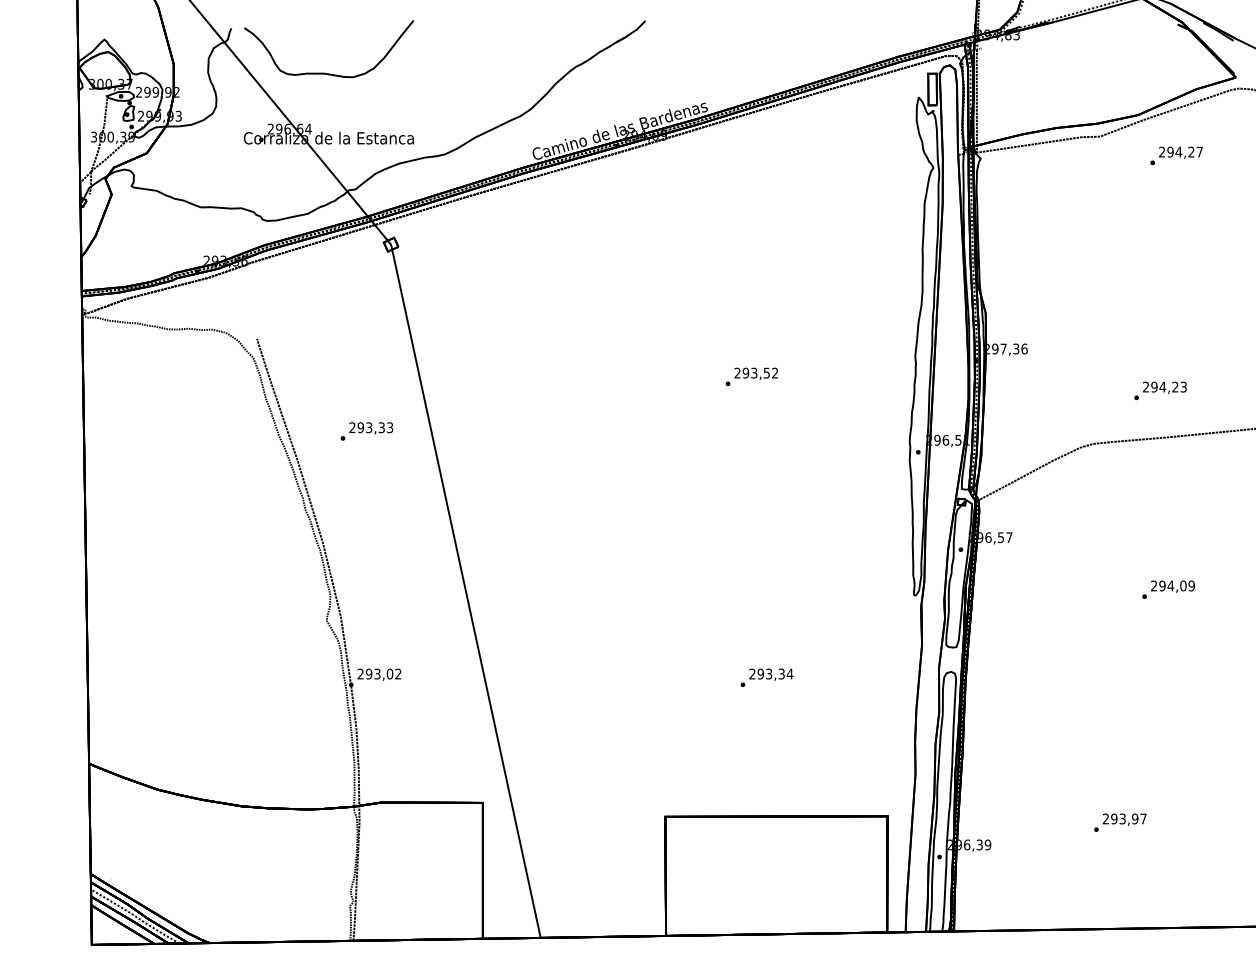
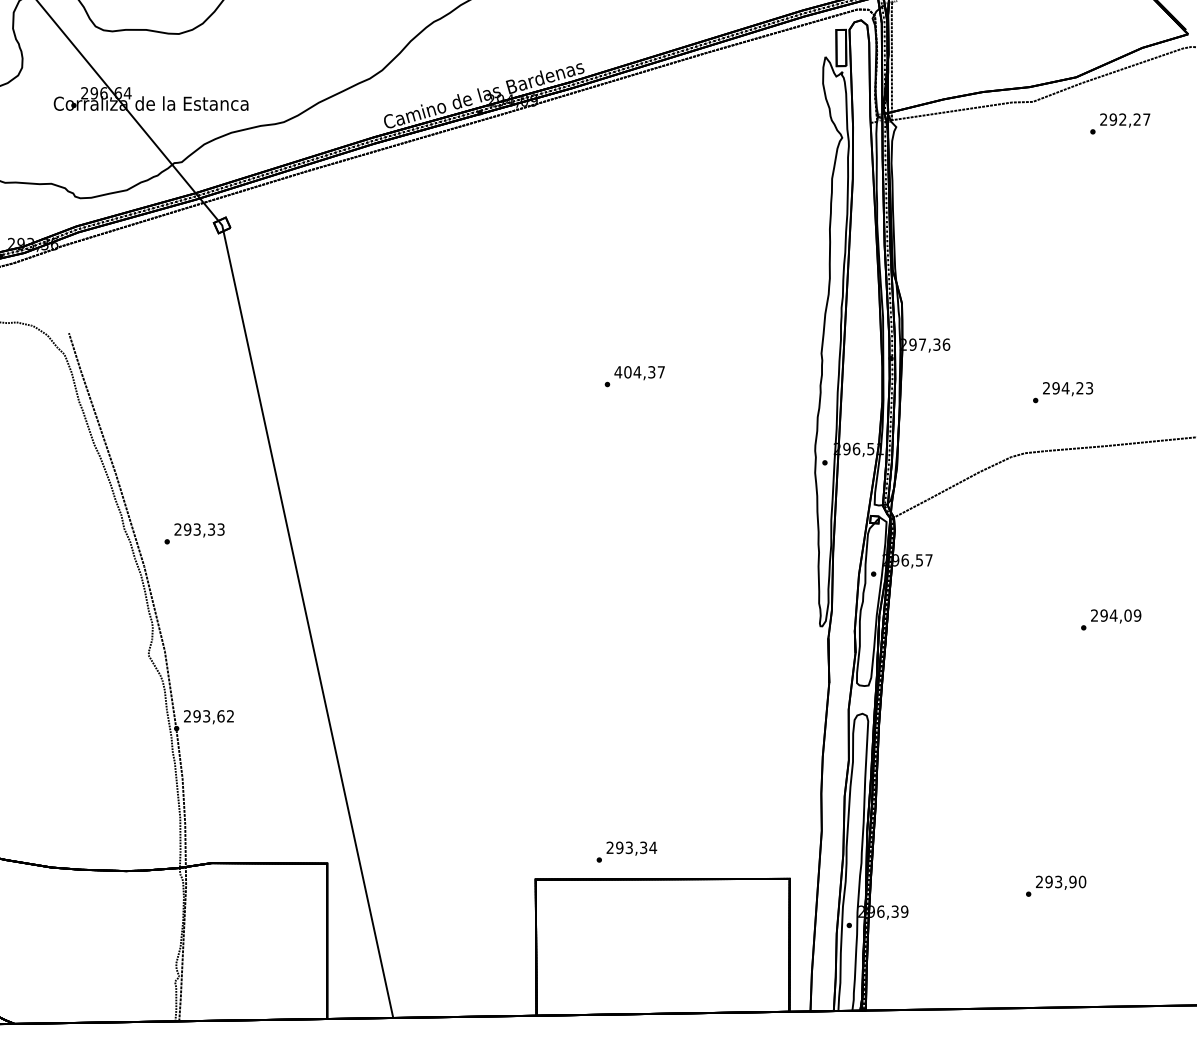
text: (1178, 151) -> (1122, 118), 294,27 -> 292,27
text: (756, 372) -> (639, 371), 293,52 -> 404,37
text: (1160, 390) -> (1062, 392), moved
text: (366, 431) -> (194, 533), moved
text: (390, 673) -> (221, 715), 293,02 -> 293,62
text: (766, 677) -> (626, 851), moved
text: (1143, 818) -> (1082, 881), 293,97 -> 293,90

